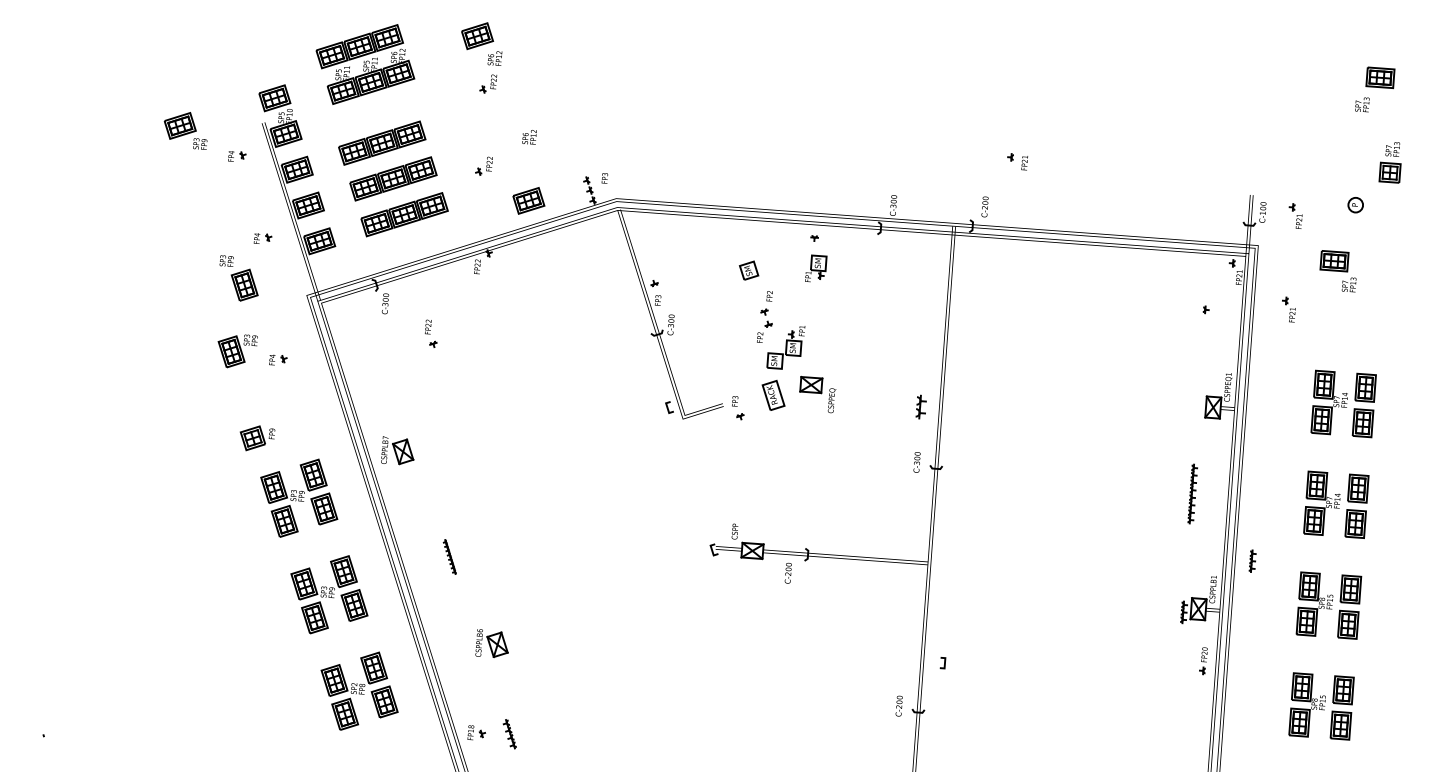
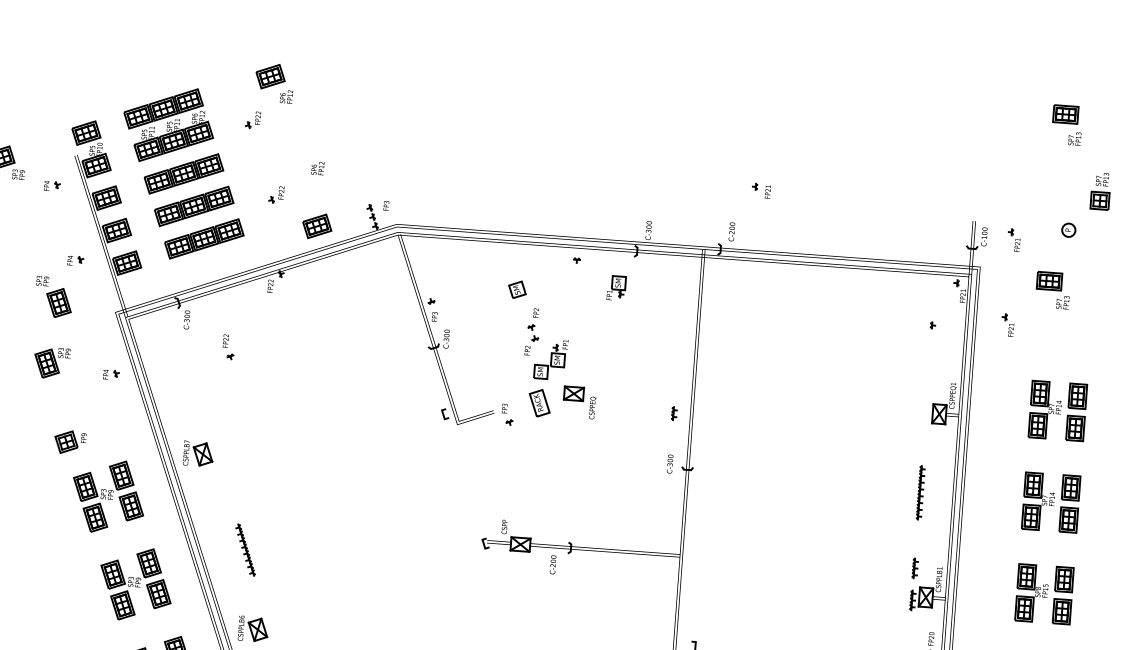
part: (365, 64) -> (168, 125), moved
part: (1380, 77) -> (1065, 114), moved
part: (488, 83) -> (253, 119), moved
part: (816, 268) -> (616, 287), moved
part: (278, 359) -> (111, 374), moved
part: (921, 406) -> (674, 413), size x0.62
part: (449, 556) -> (245, 549), size x1.67
part: (1252, 560) -> (914, 567), moved
part: (491, 643) -> (252, 628), moved

